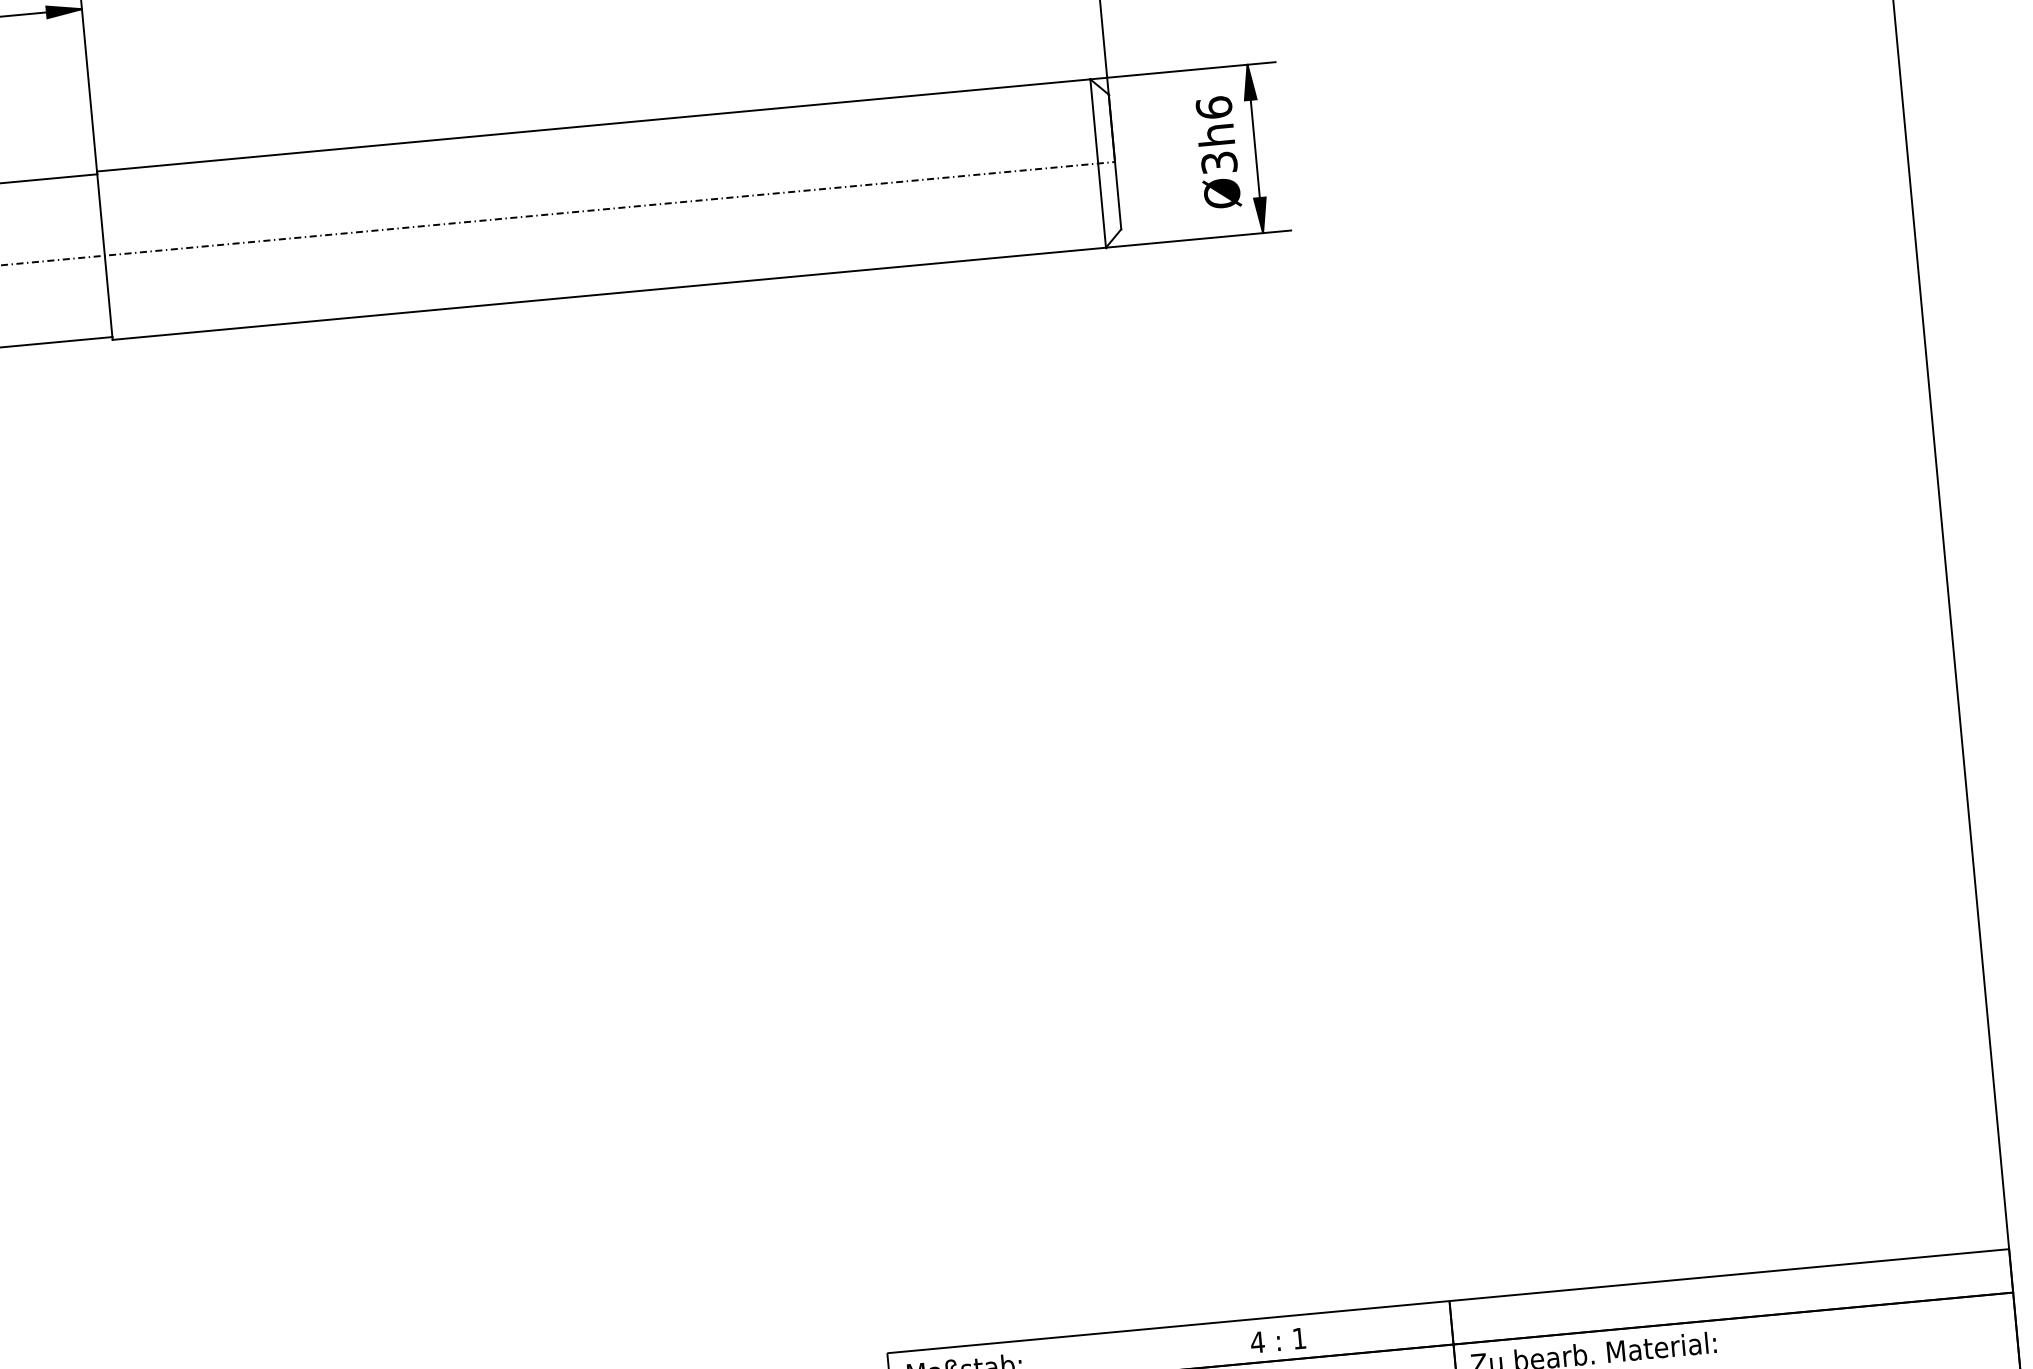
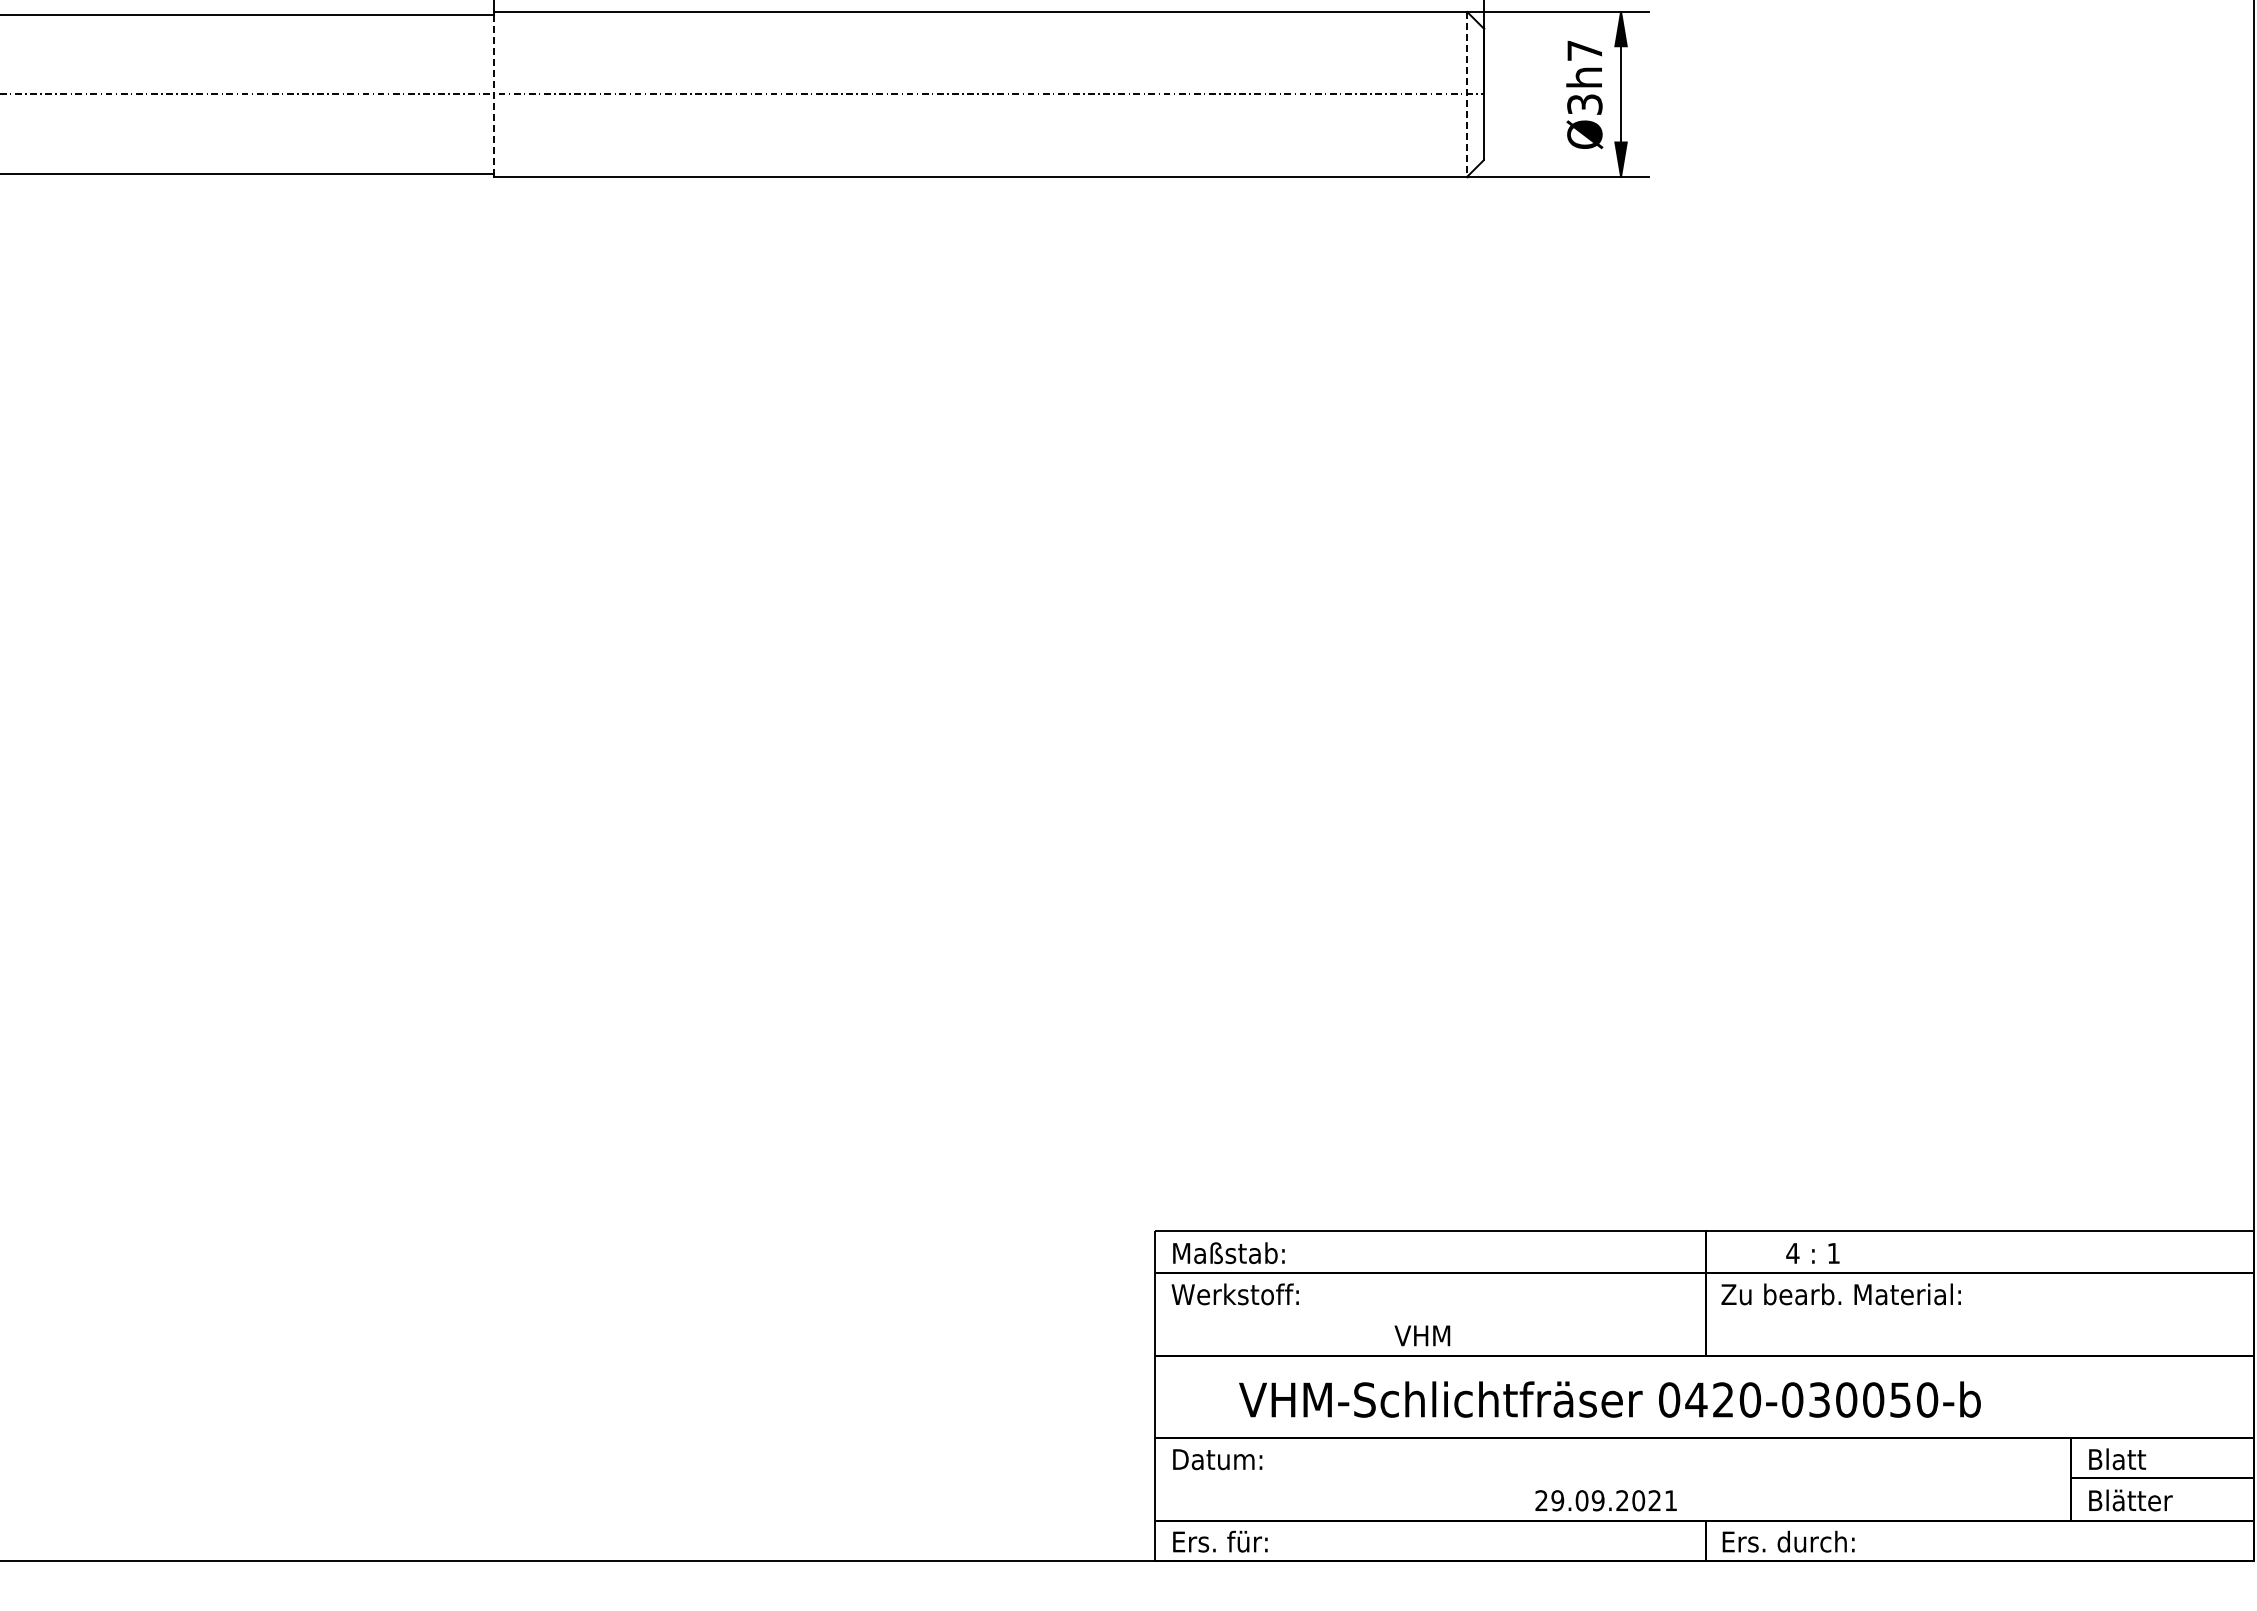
text: (1213, 107) -> (1584, 50), Ø3h6 -> Ø3h7
line: (1098, 163) -> (1467, 94), solid -> dashed
line: (104, 255) -> (494, 94), solid -> dashed
text: (1277, 1340) -> (1812, 1253), moved

